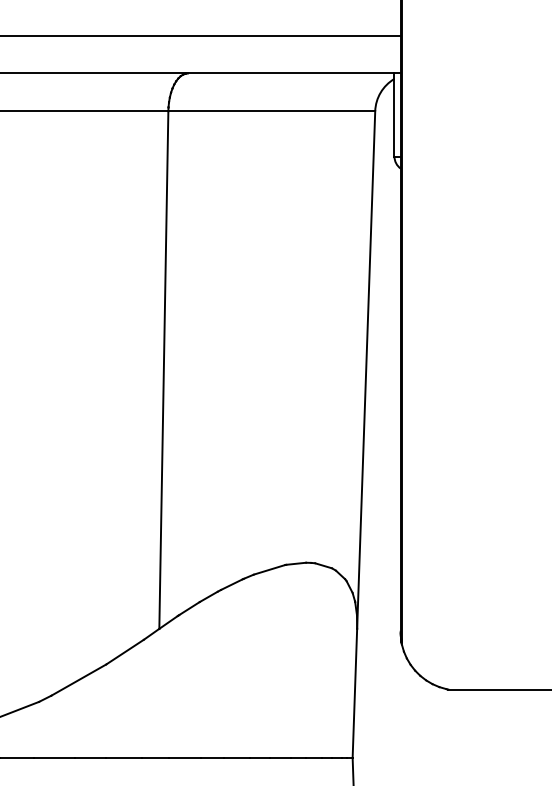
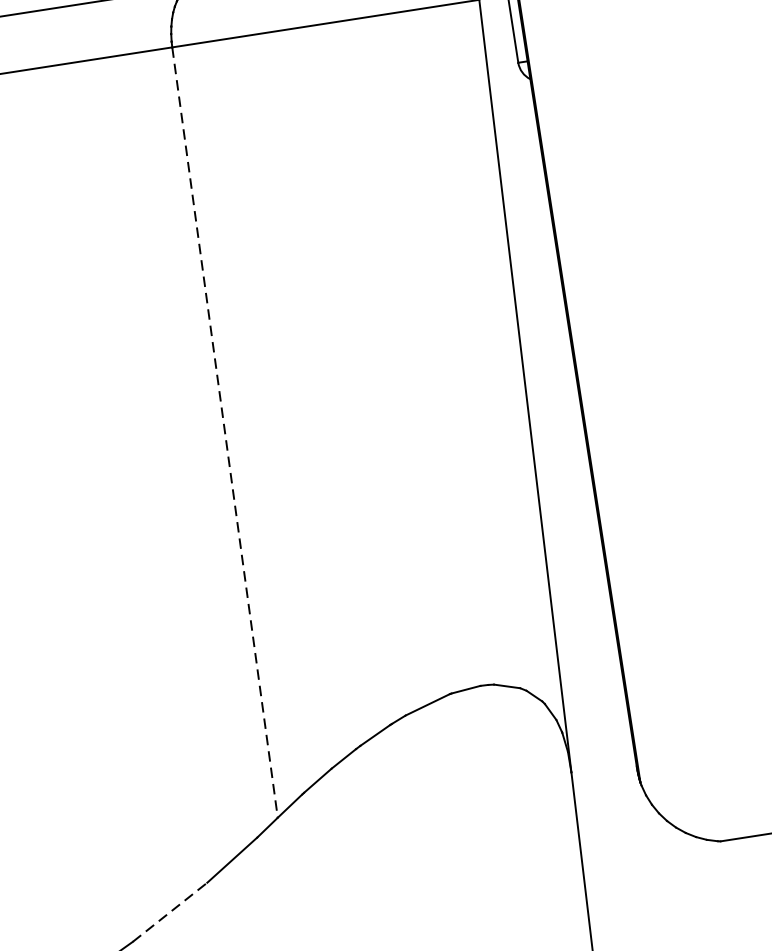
line: (163, 370) -> (224, 433), solid -> dashed
line: (78, 680) -> (169, 912), solid -> dashed

